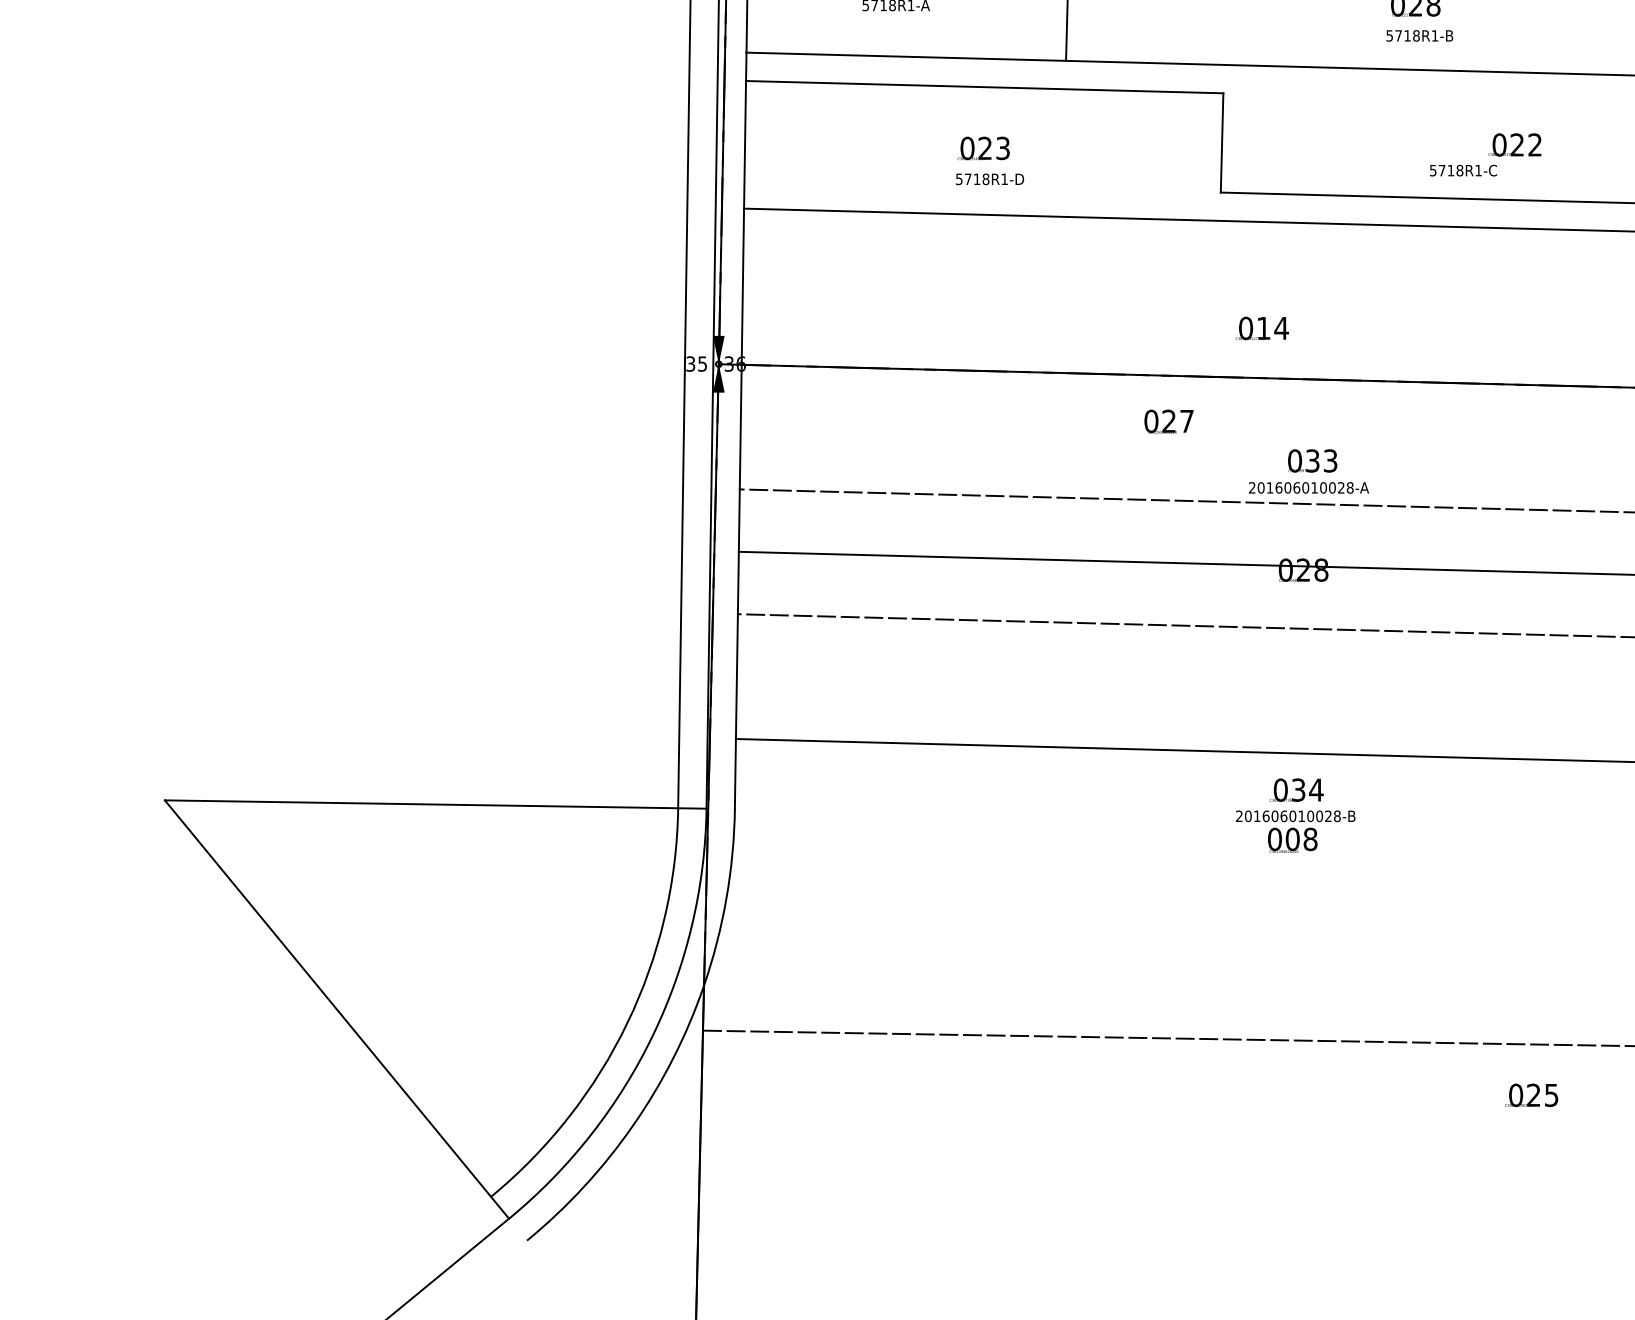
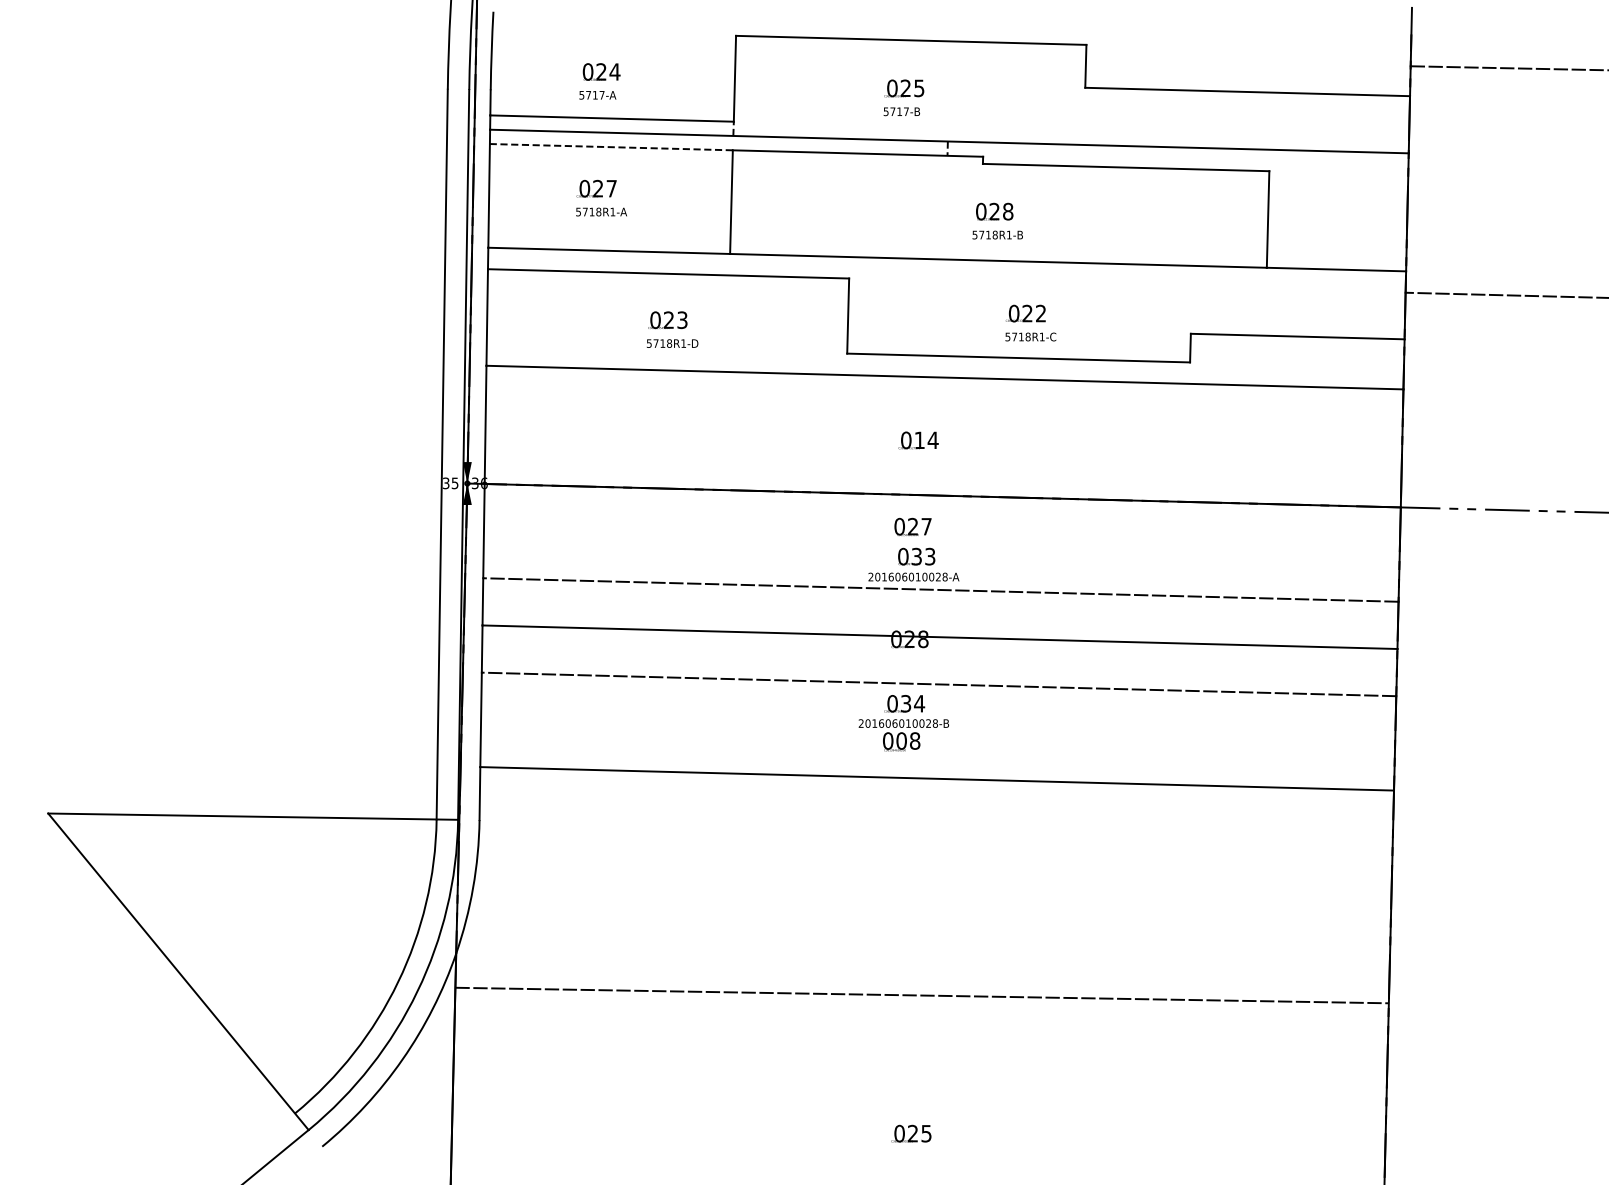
text: (1514, 144) -> (1025, 313), moved
text: (1262, 328) -> (918, 440), moved
text: (1168, 421) -> (912, 526), moved
text: (1295, 816) -> (903, 723), moved
text: (1531, 1095) -> (911, 1133), moved

